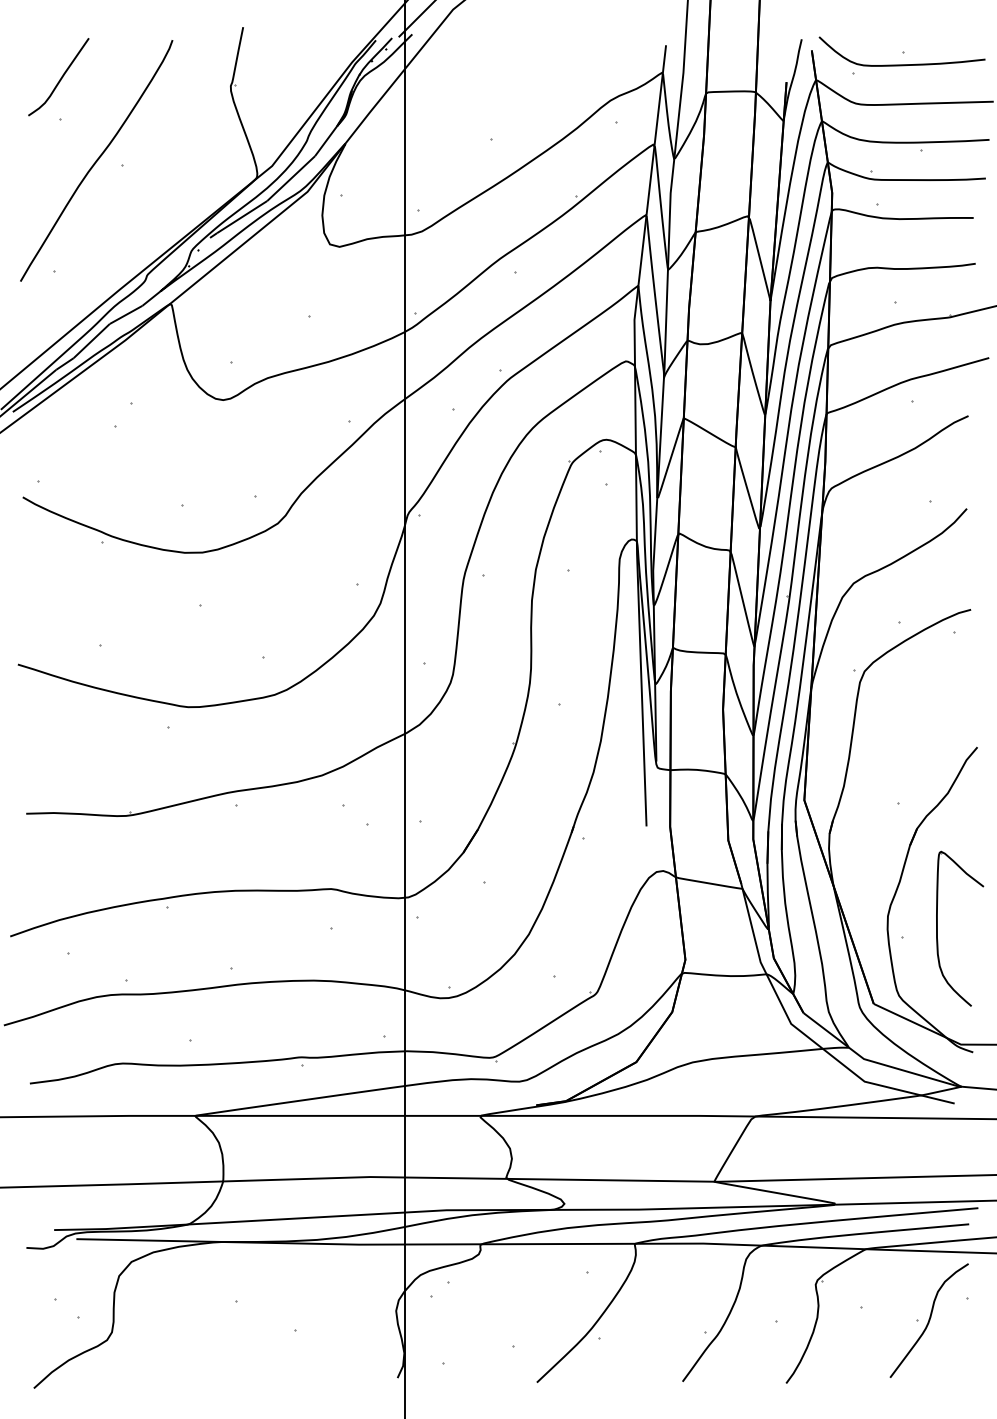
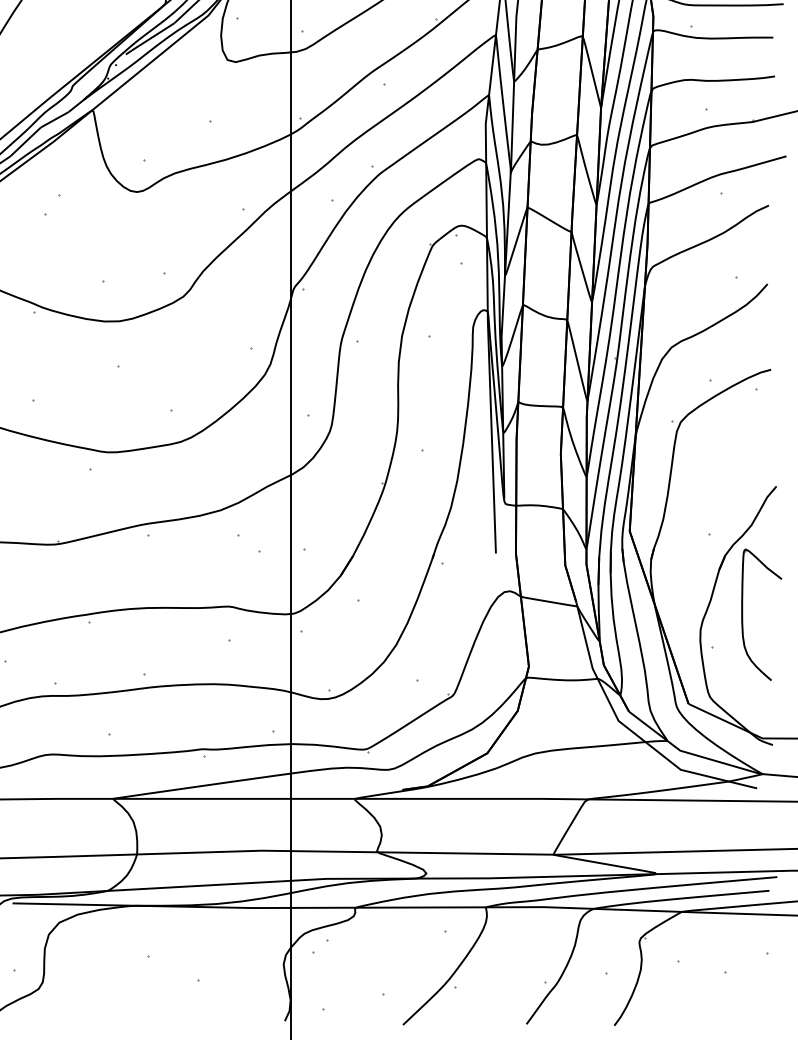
part: (937, 928) -> (742, 614), moved
curve: (928, 1320) -> (735, 972), removed

